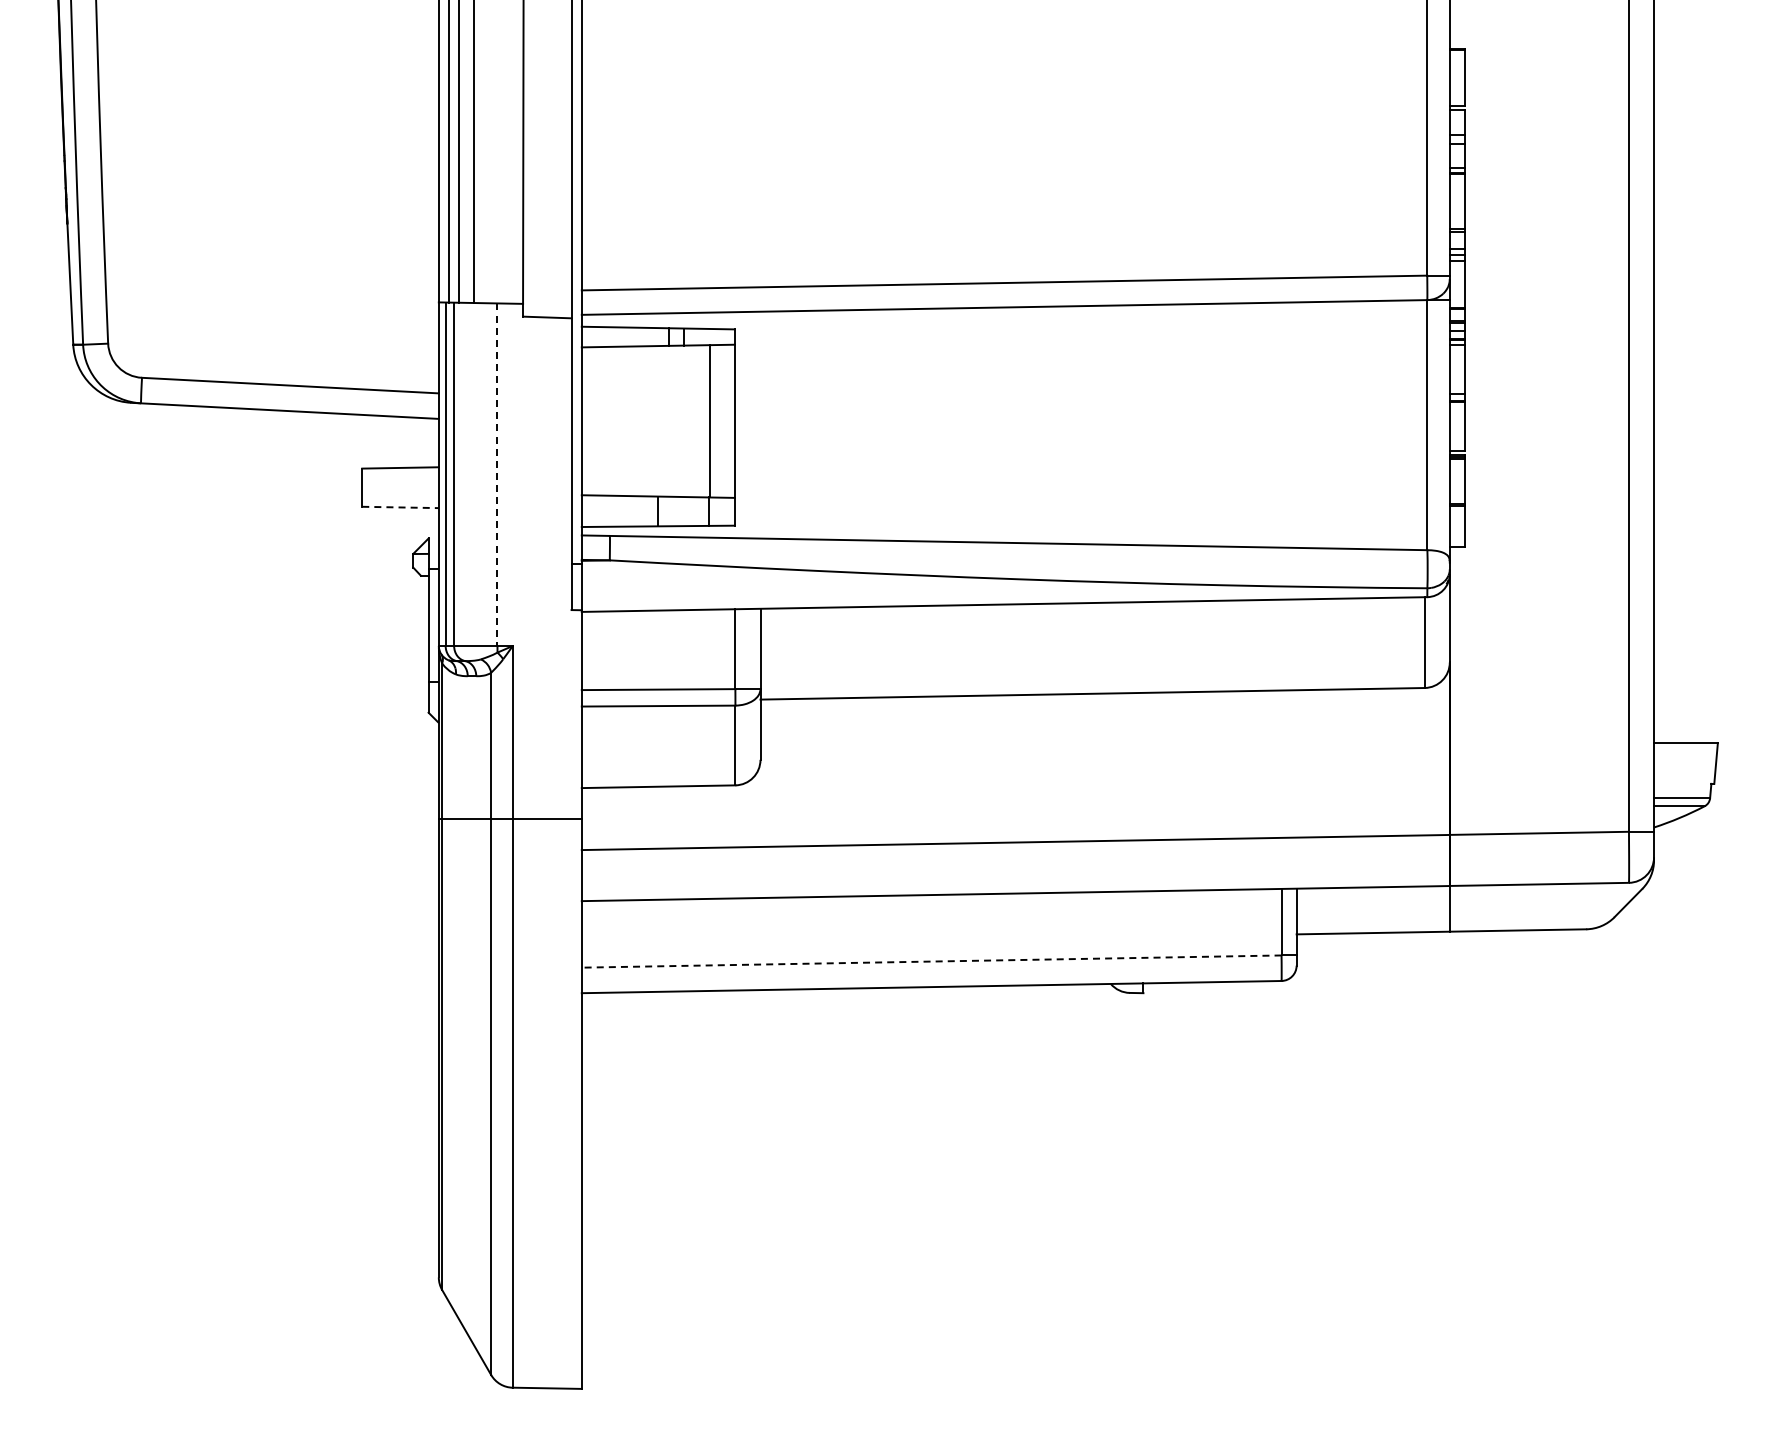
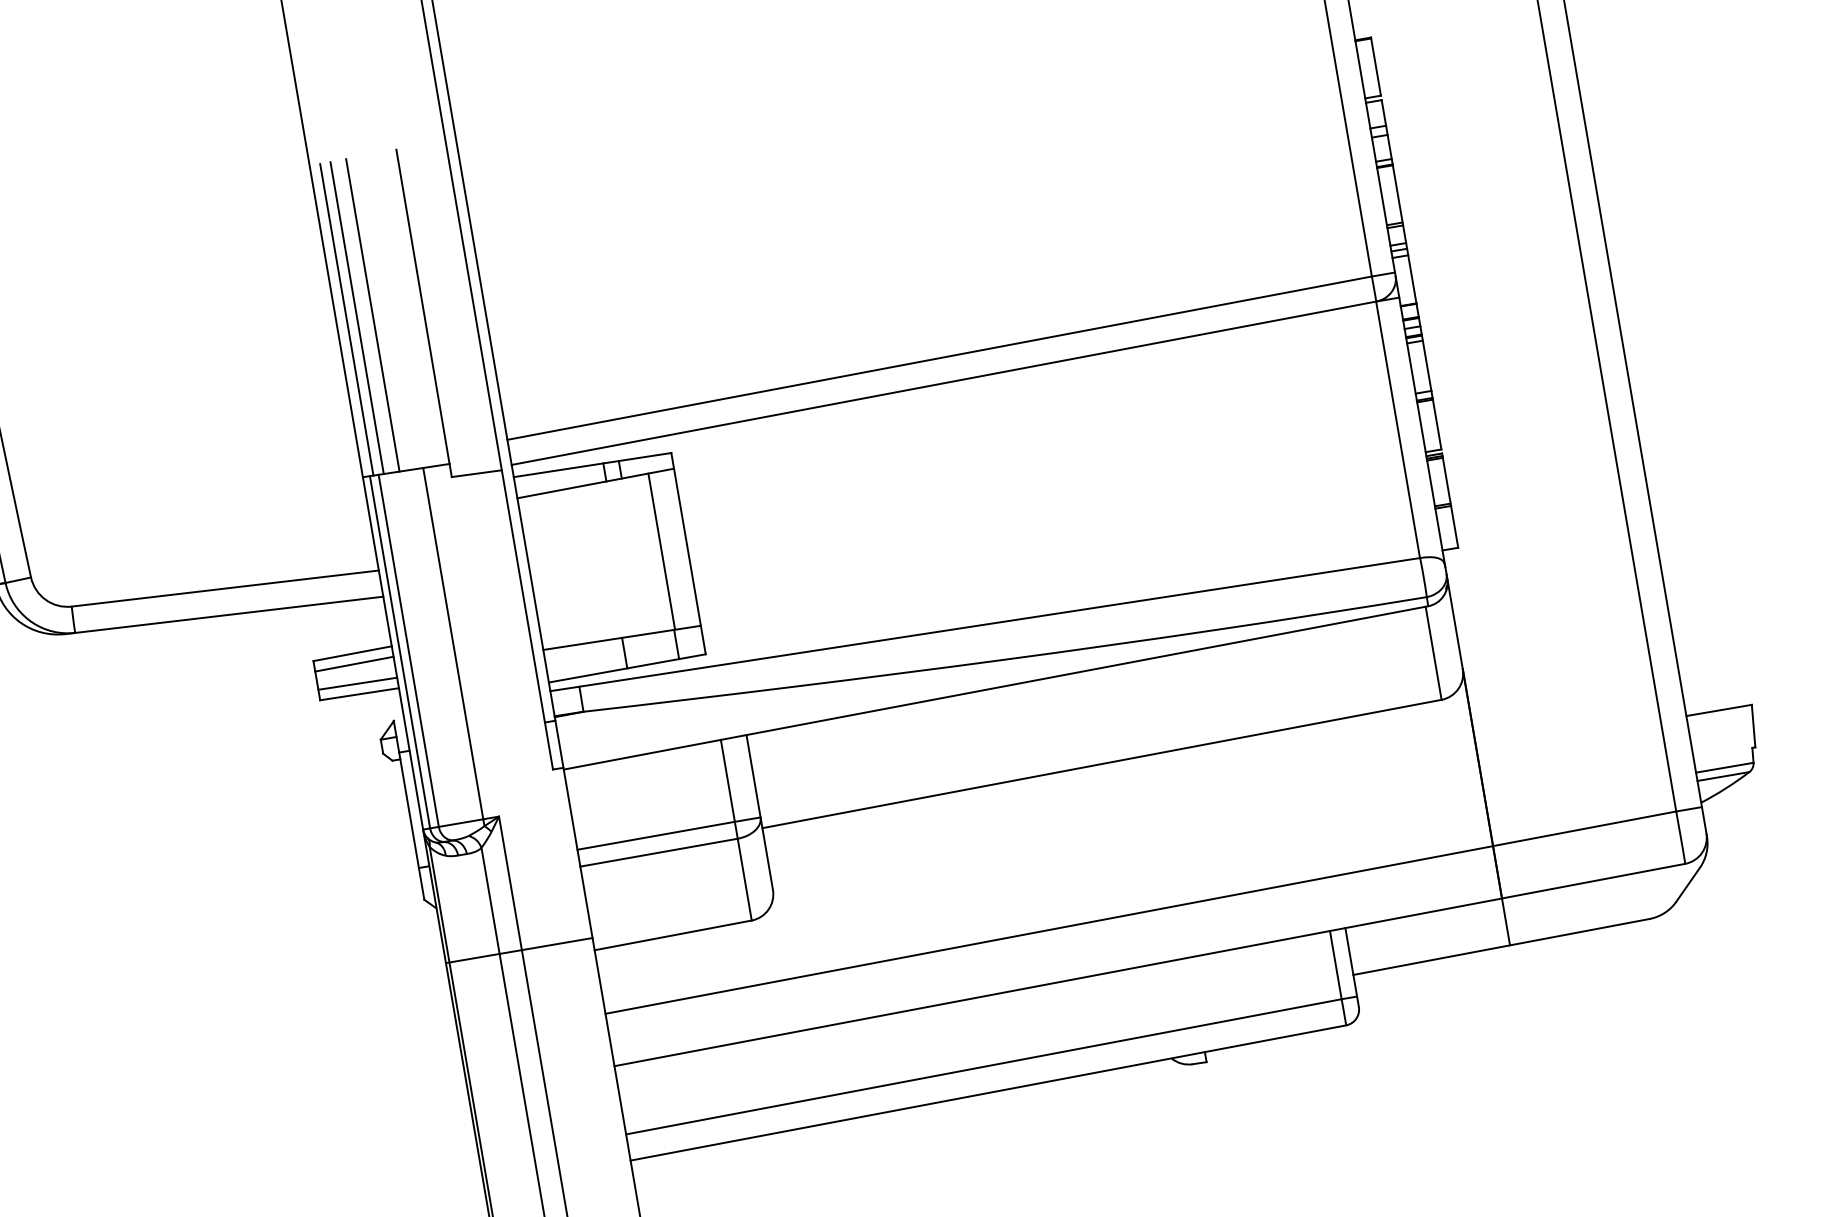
line: (497, 475) -> (453, 644), dashed -> solid
line: (400, 477) -> (354, 663), added
line: (400, 496) -> (357, 682), added
line: (401, 507) -> (360, 694), dashed -> solid
line: (509, 819) -> (518, 951), moved
line: (931, 961) -> (983, 1066), dashed -> solid

